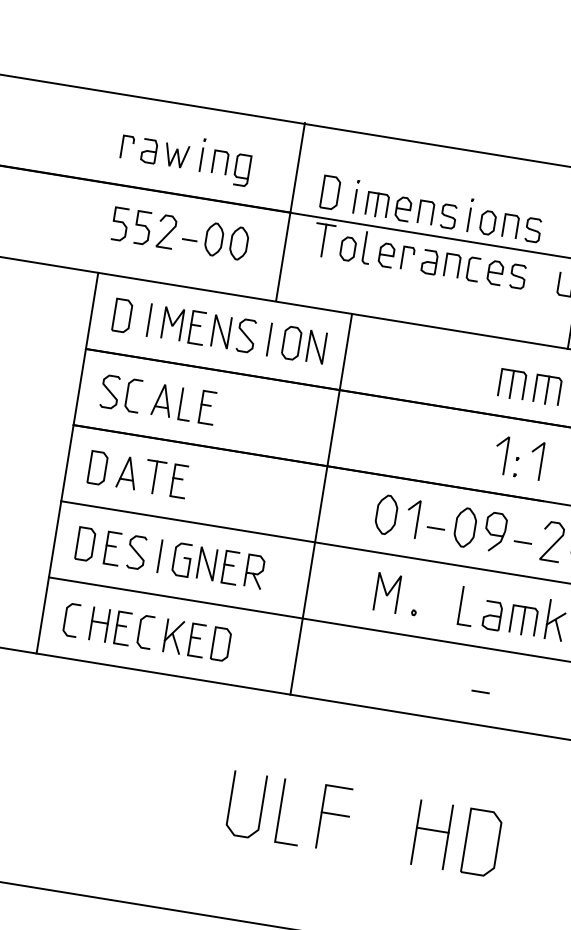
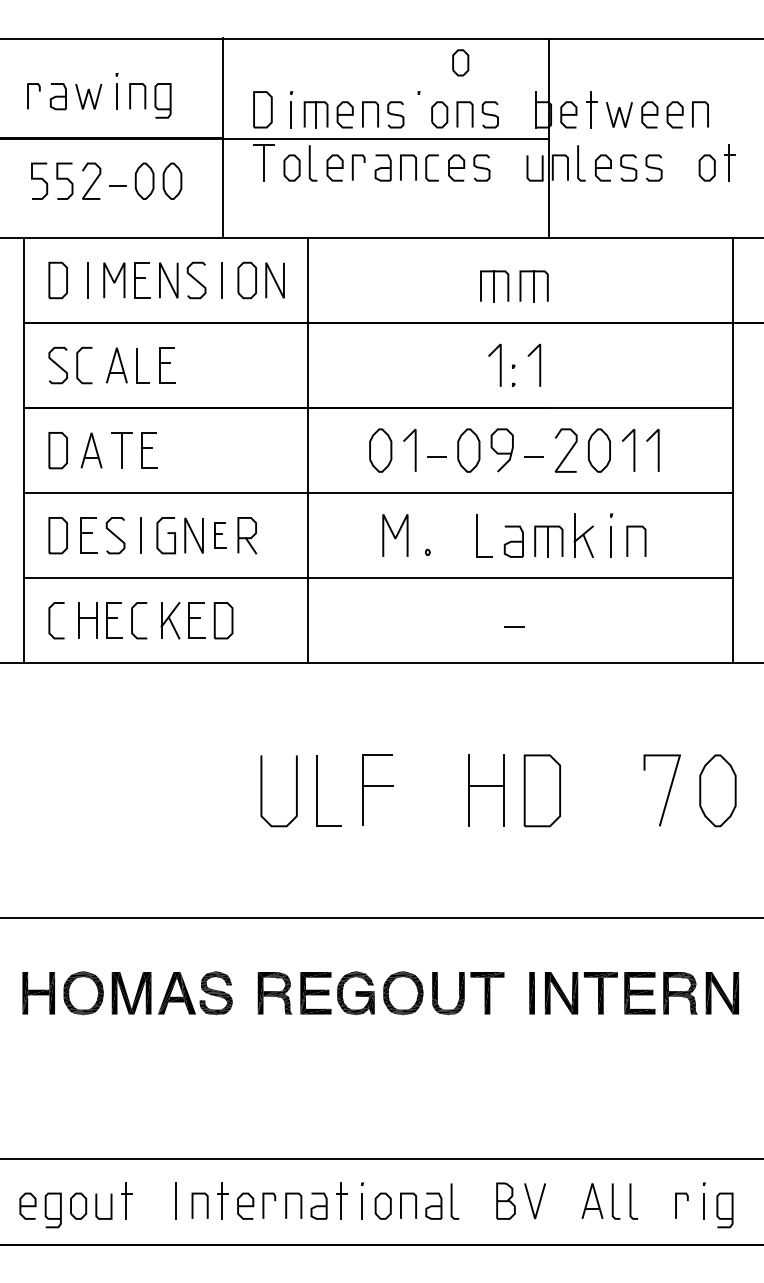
part: (514, 179) -> (460, 62), added
line: (469, 219) -> (418, 114), removed
part: (230, 567) -> (220, 535), size x0.7

